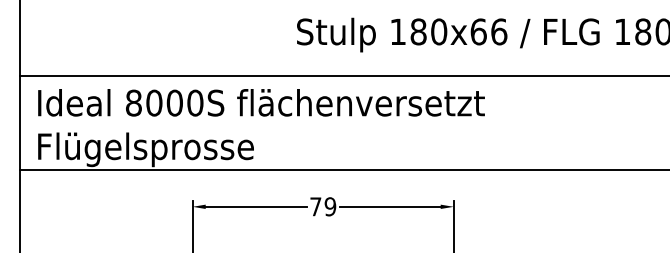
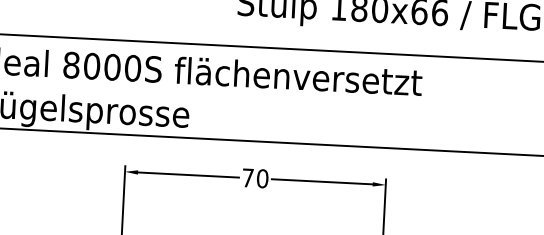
text: (330, 206) -> (262, 178), 79 -> 70

